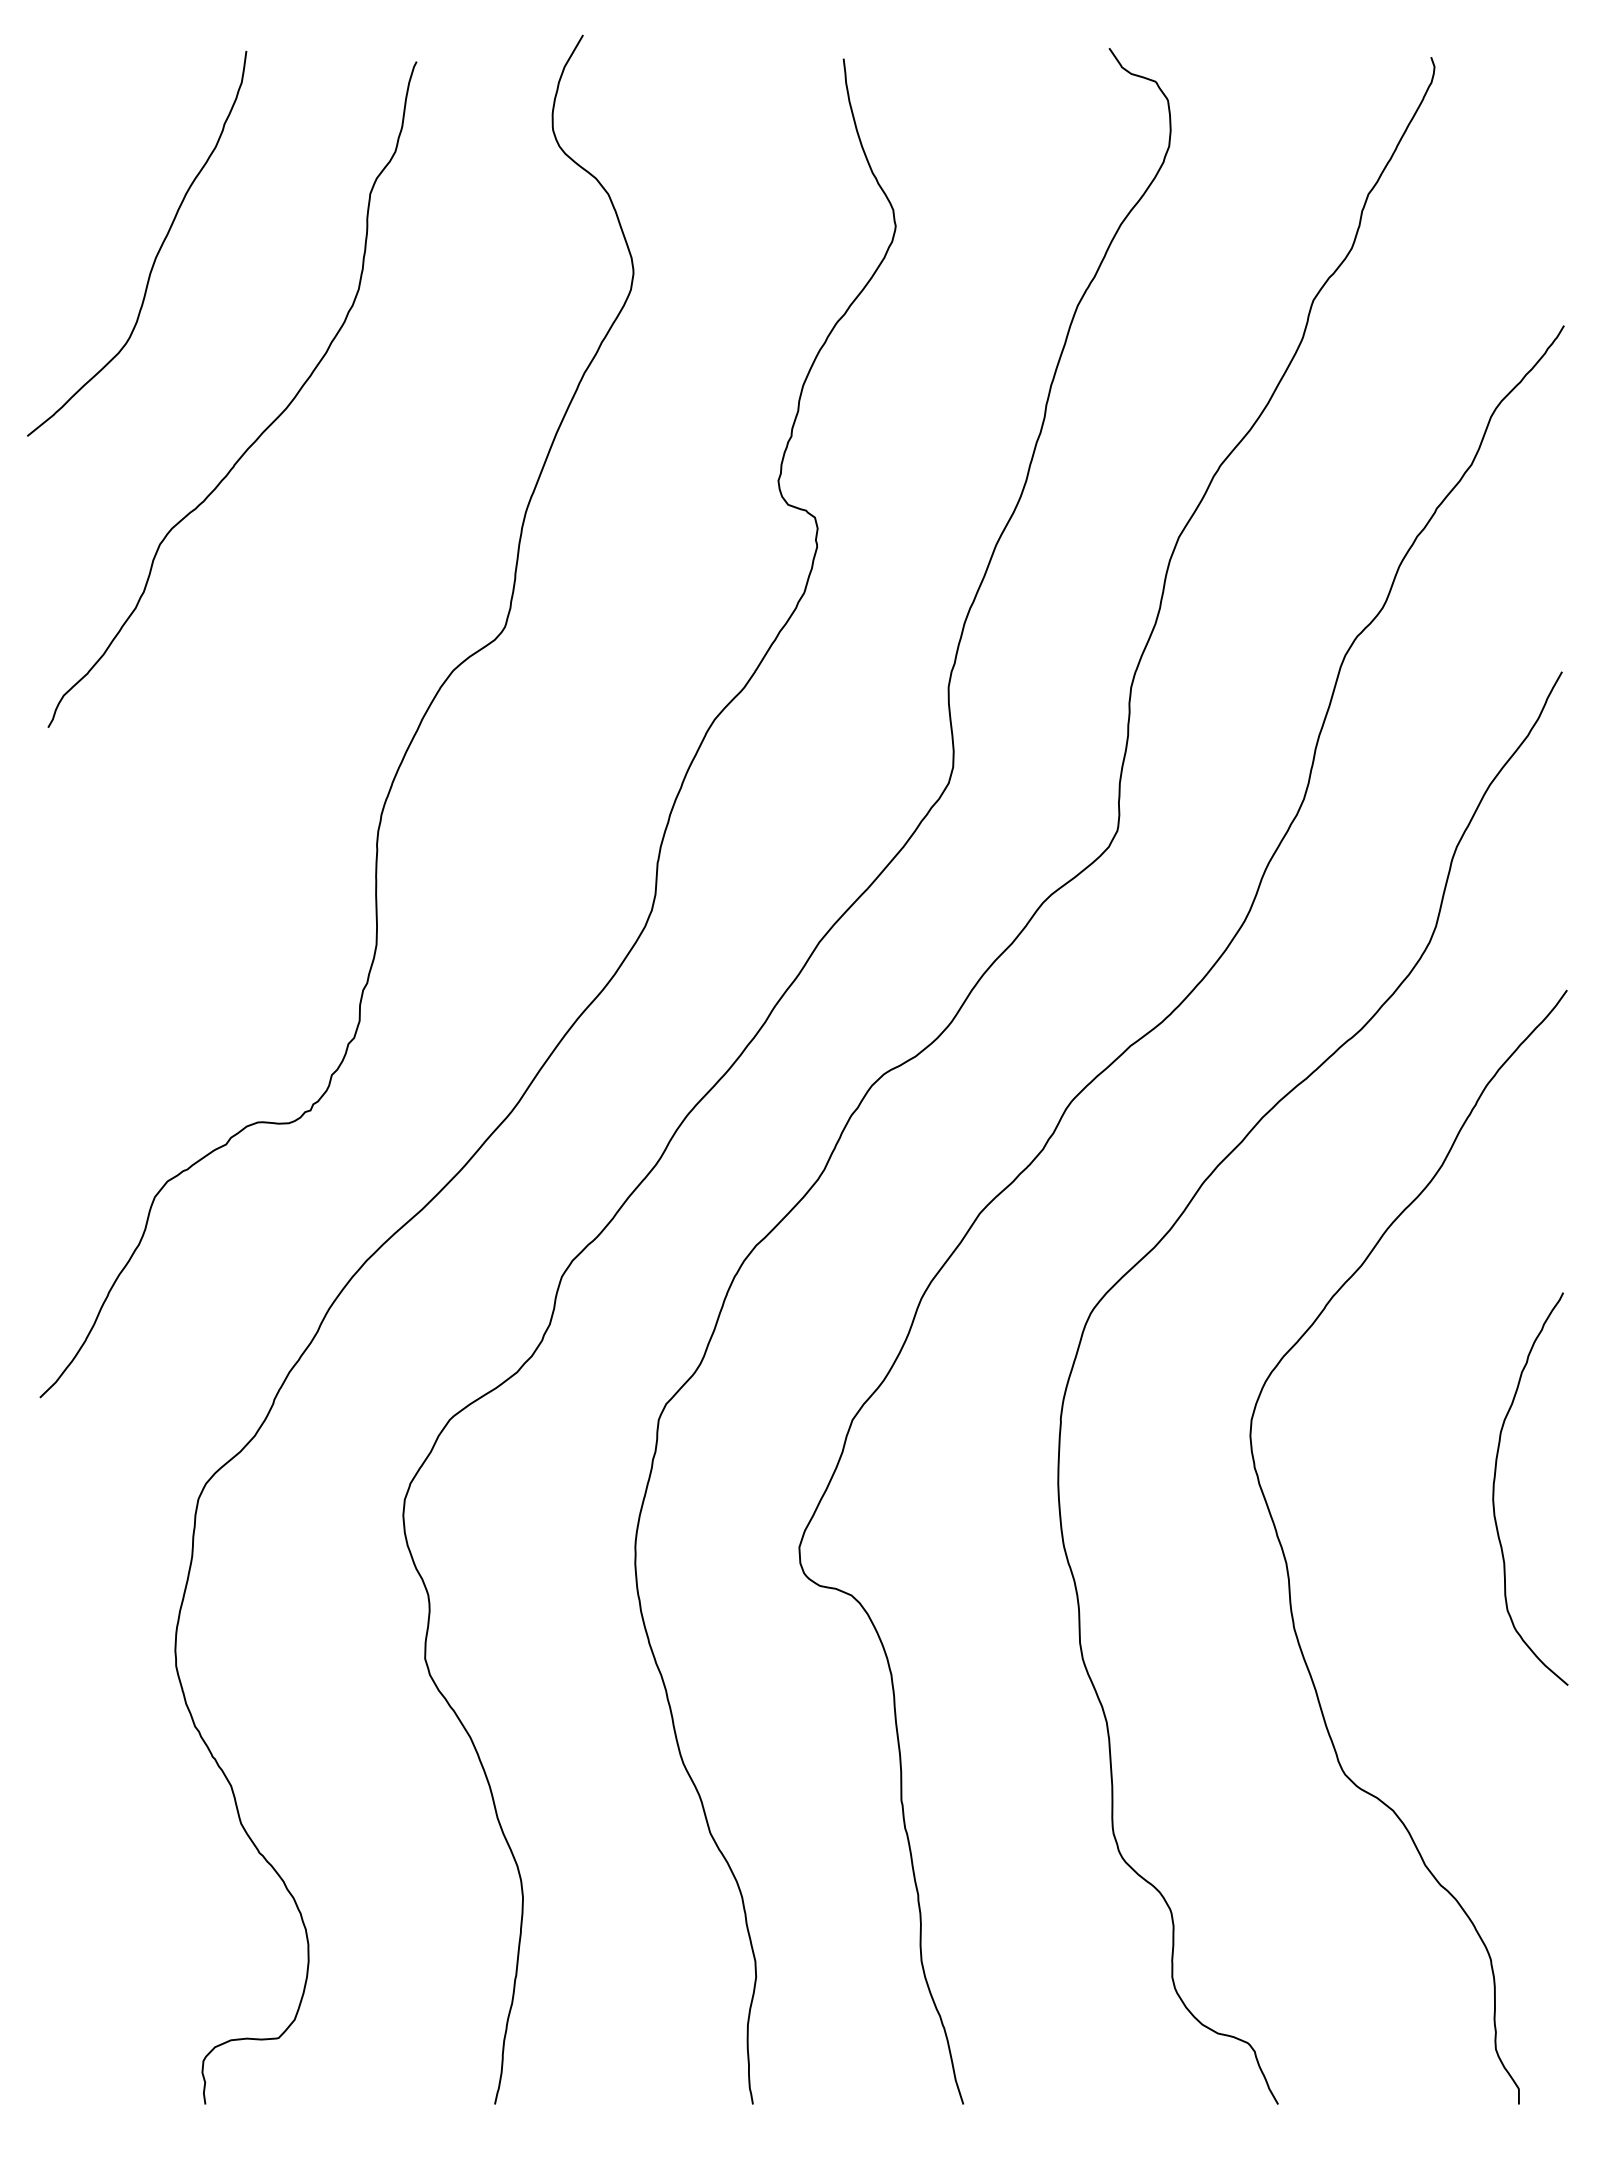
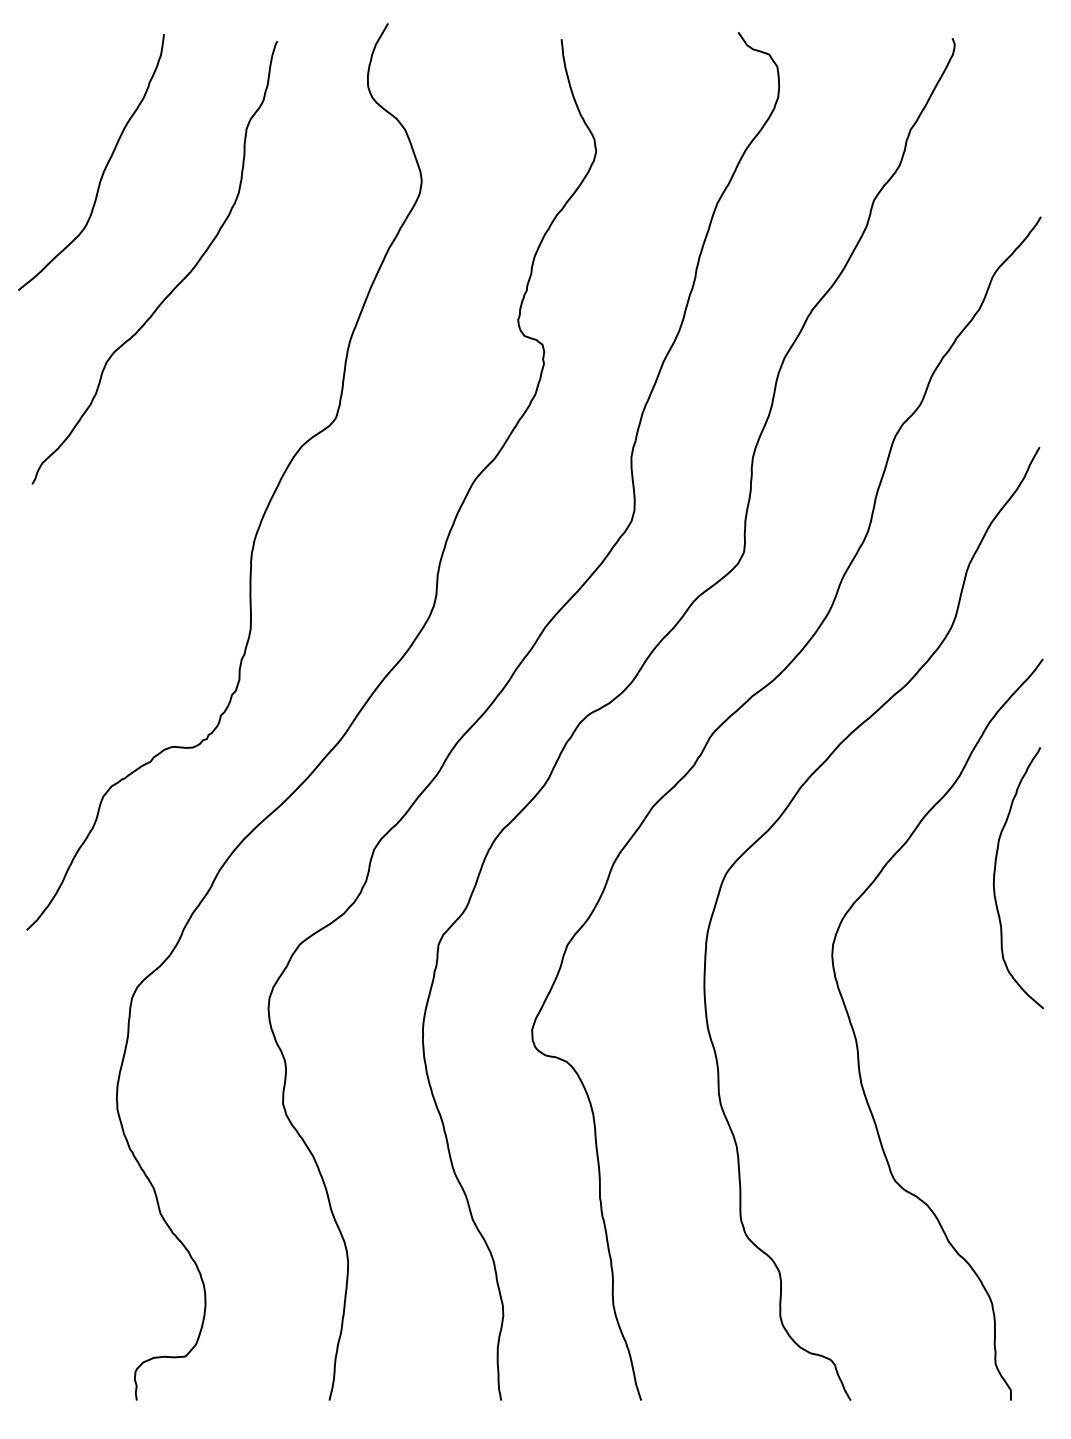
curve: (1495, 1485) -> (995, 875), moved

